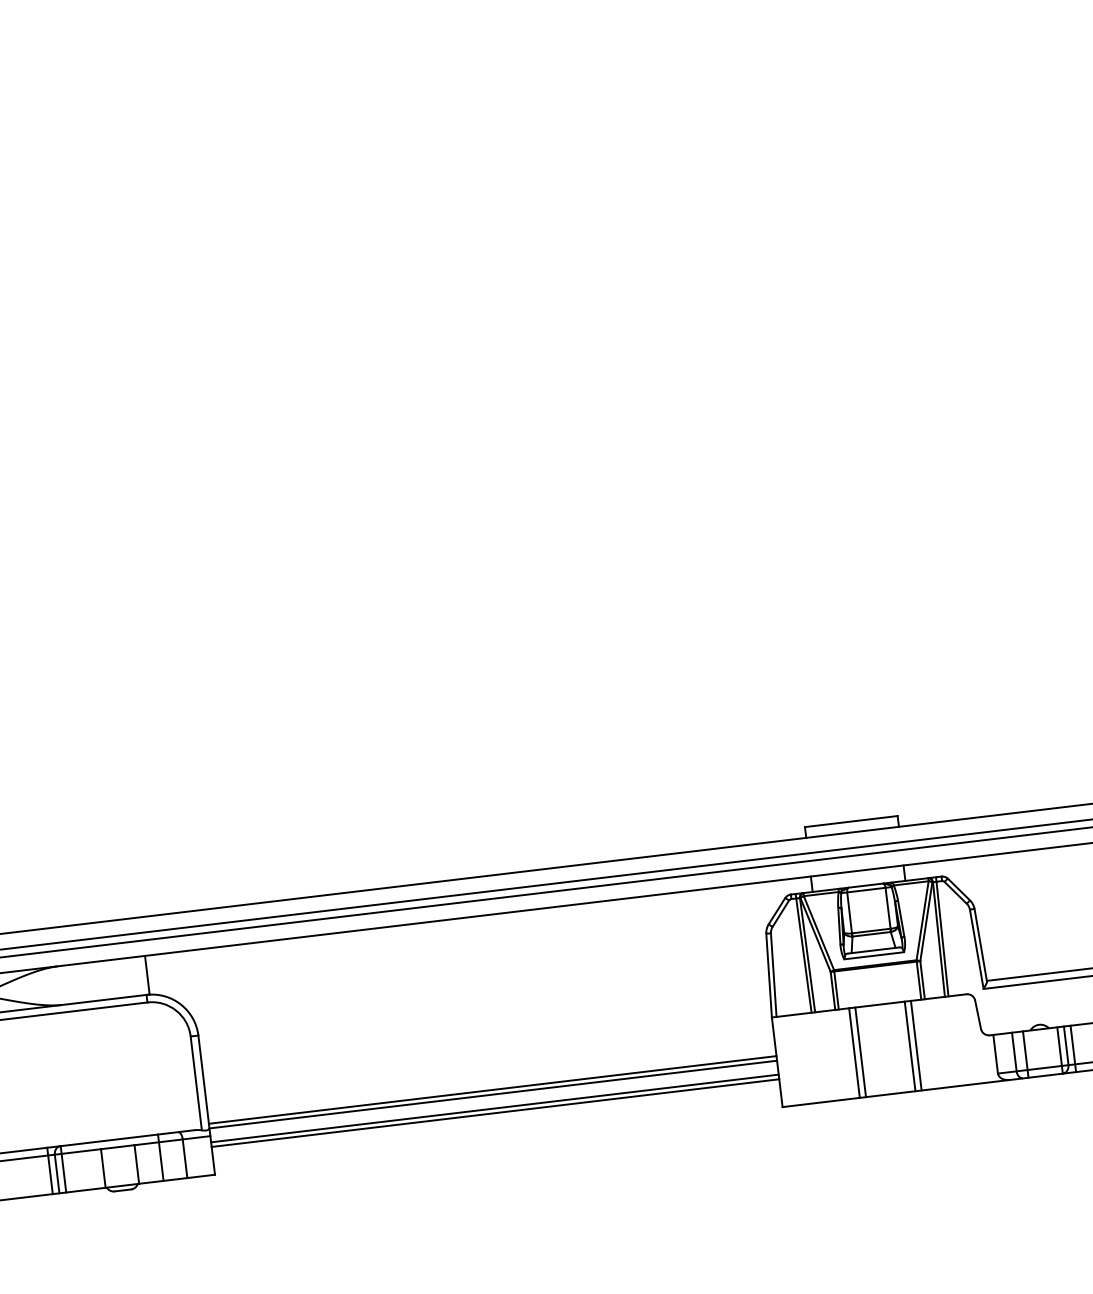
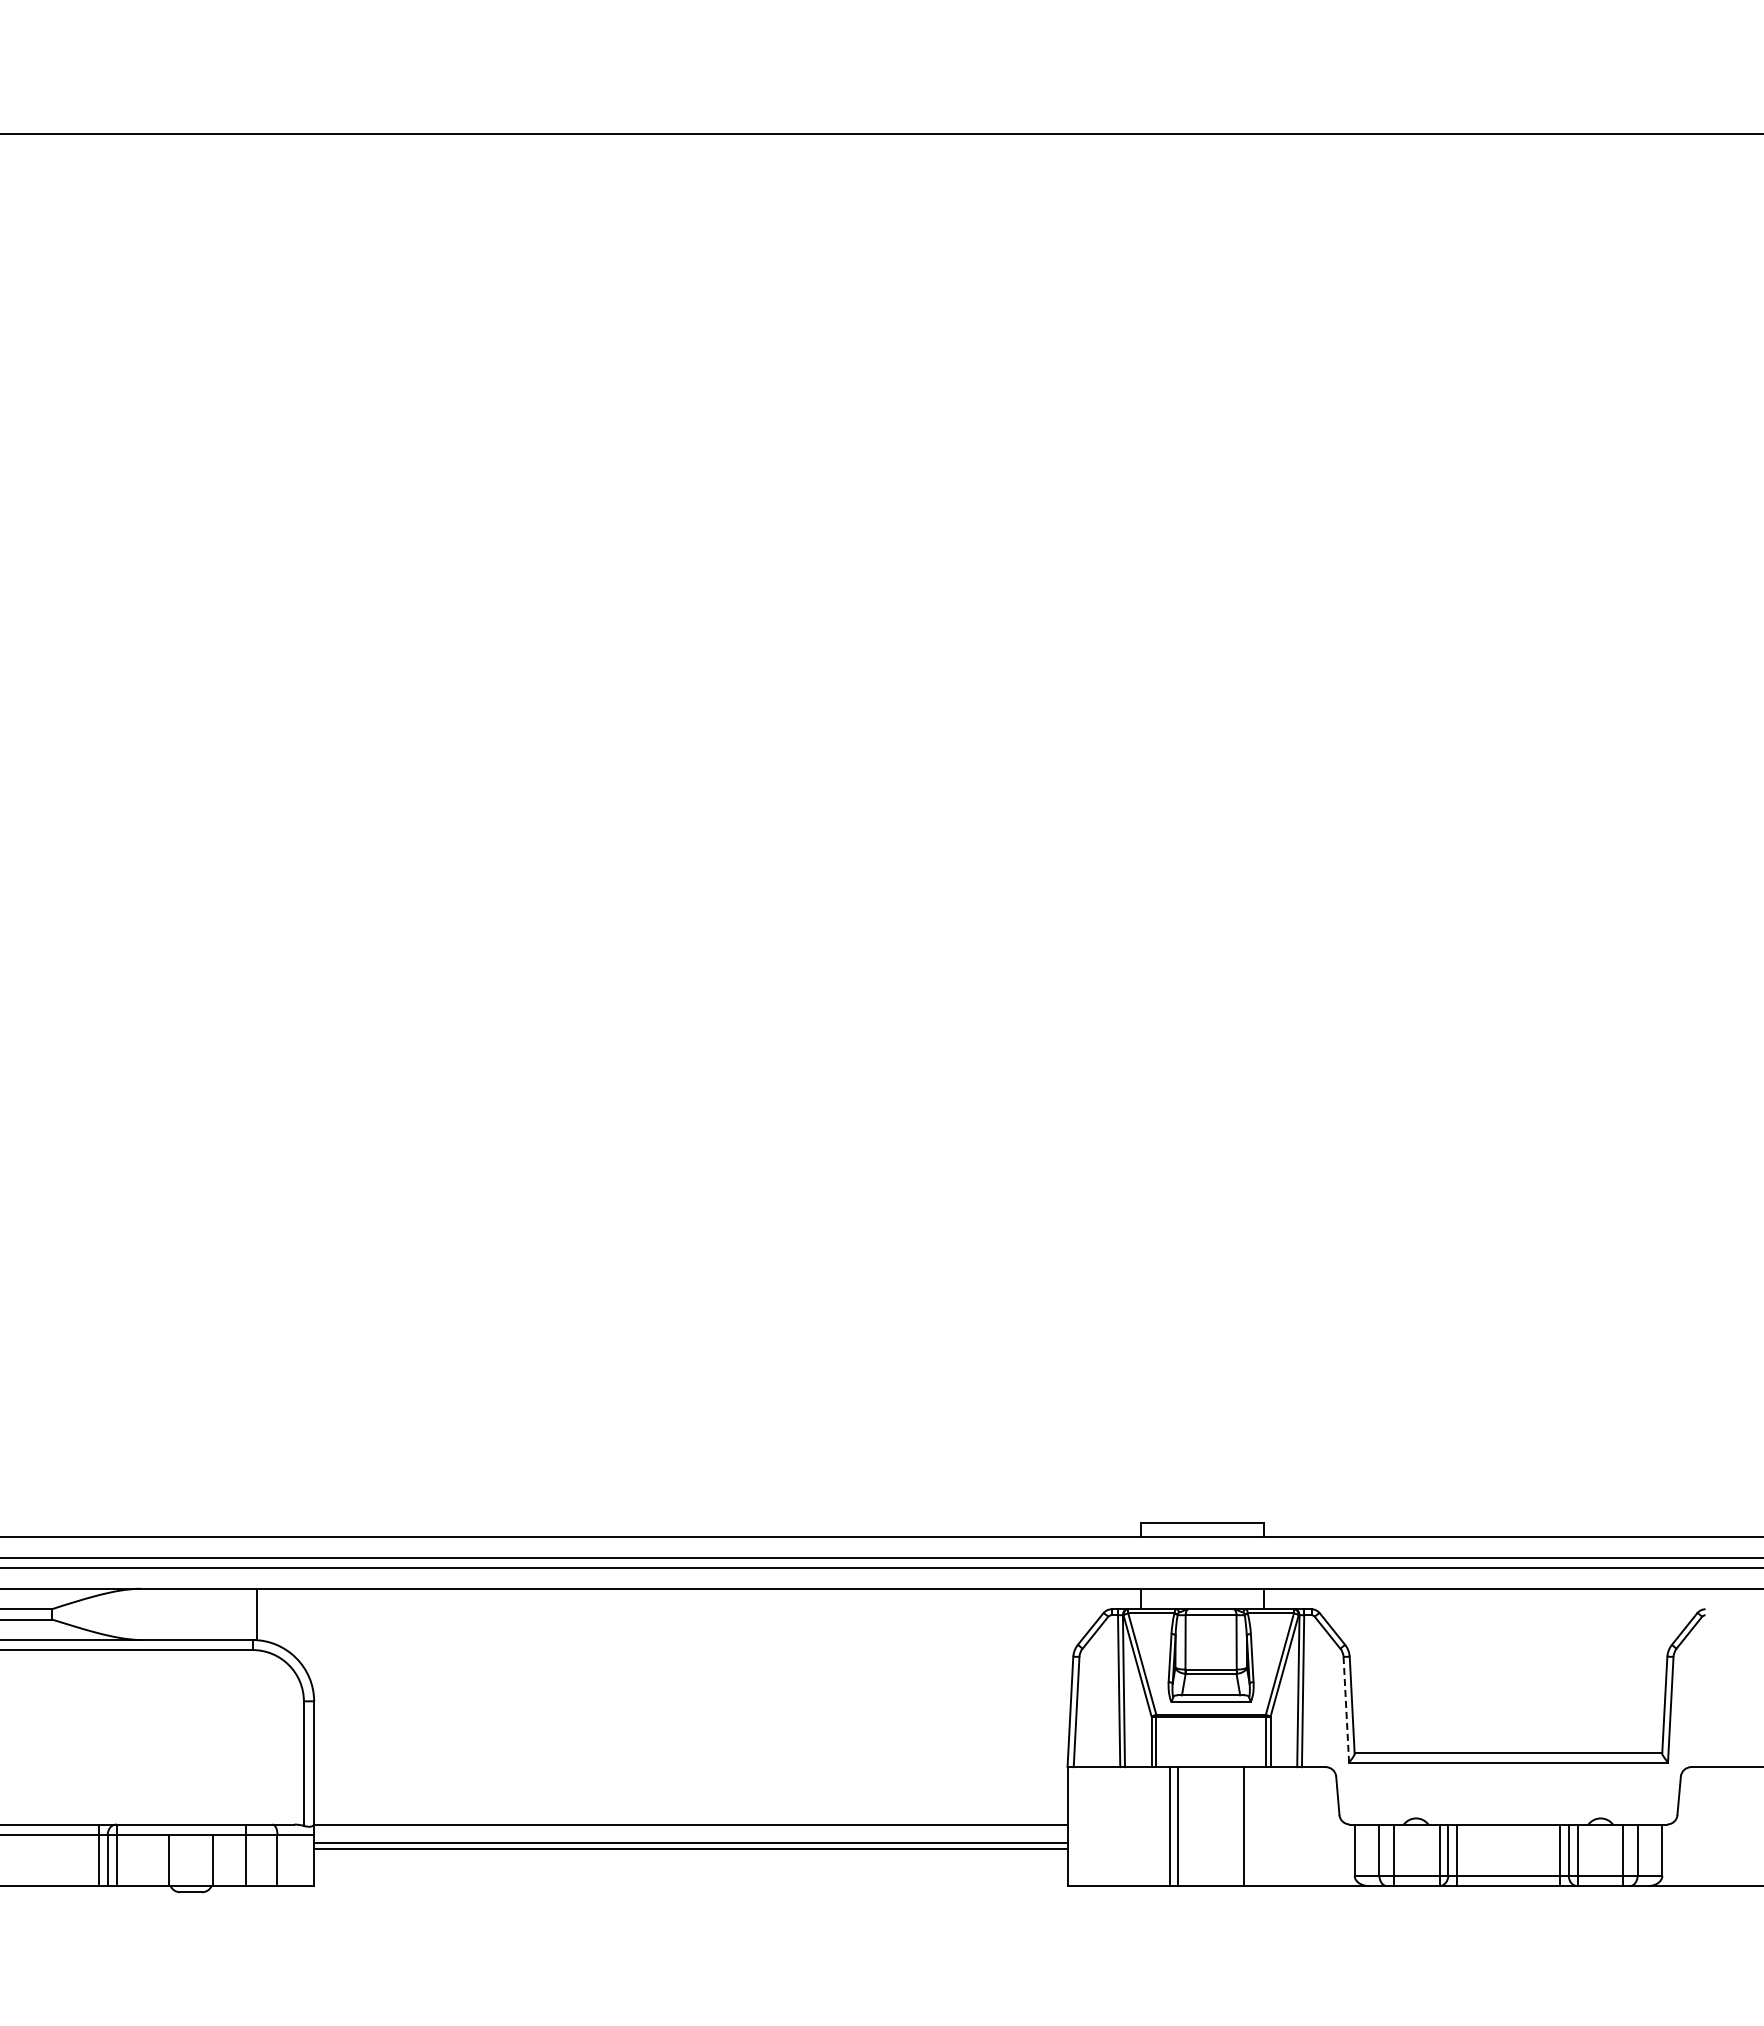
line: (976, 948) -> (1346, 1709), solid -> dashed
line: (916, 1045) -> (1252, 1826), removed
line: (492, 1090) -> (690, 1818), removed

